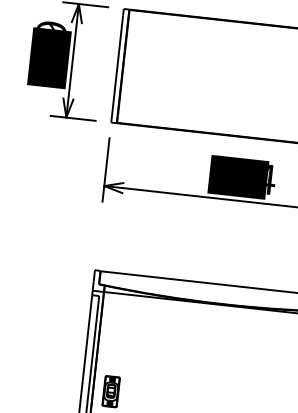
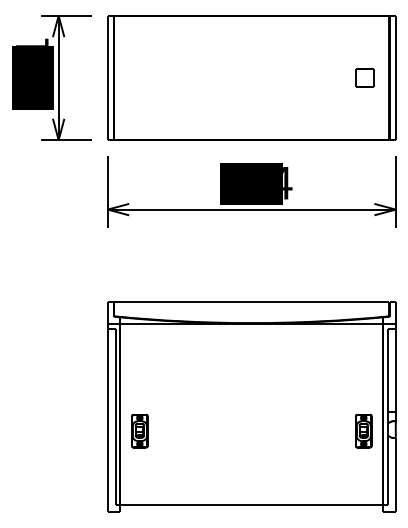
text: (52, 24) -> (32, 41), 429 -> 291

